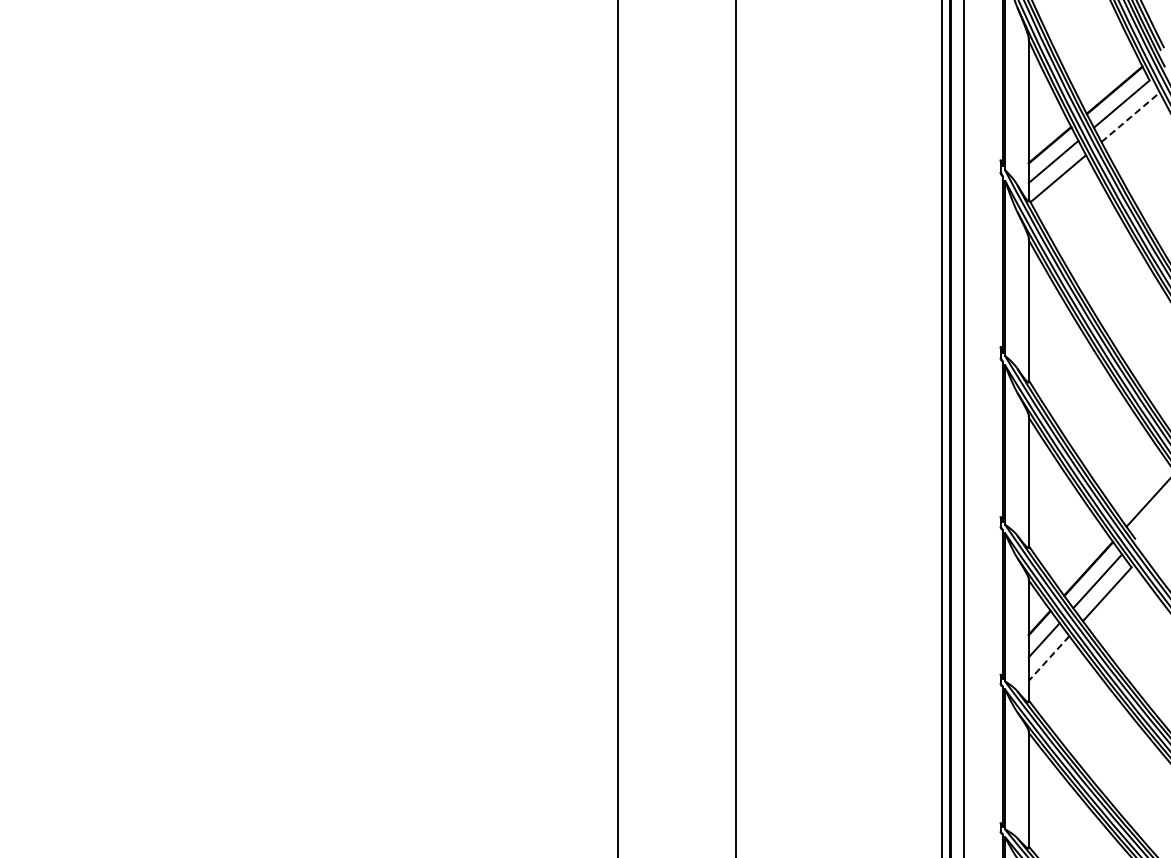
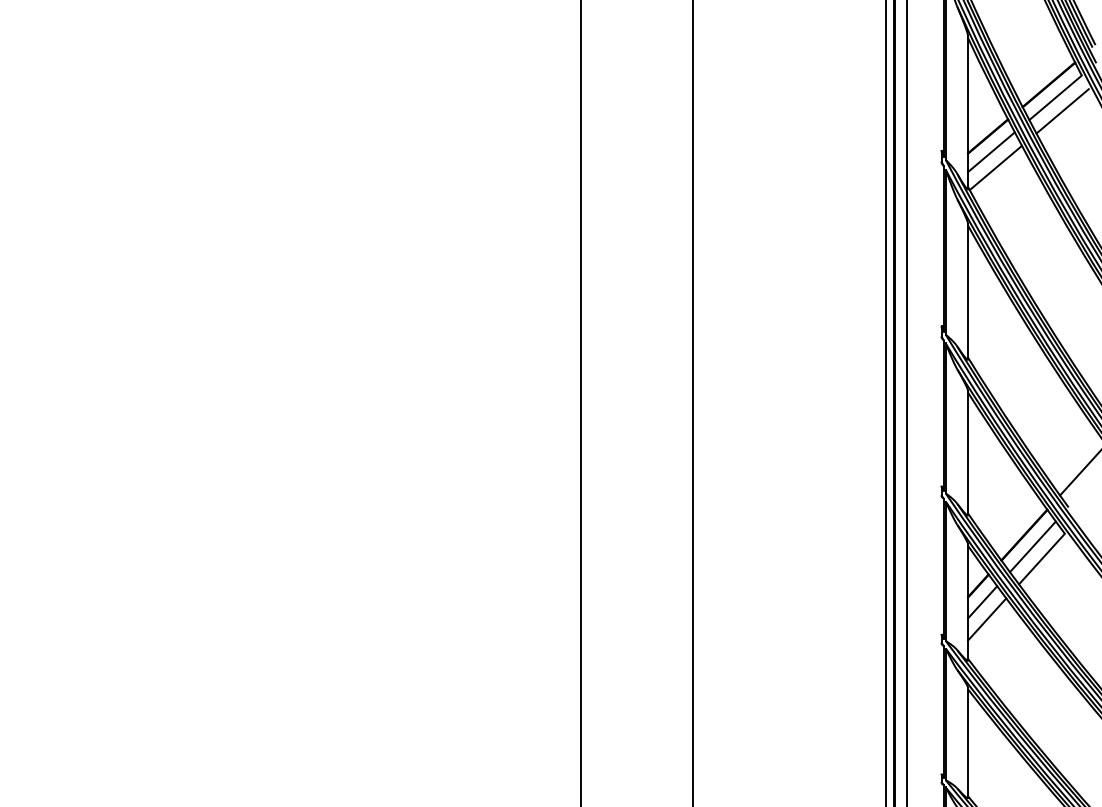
line: (1128, 118) -> (1061, 111), dashed -> solid
line: (1048, 658) -> (986, 619), dashed -> solid

